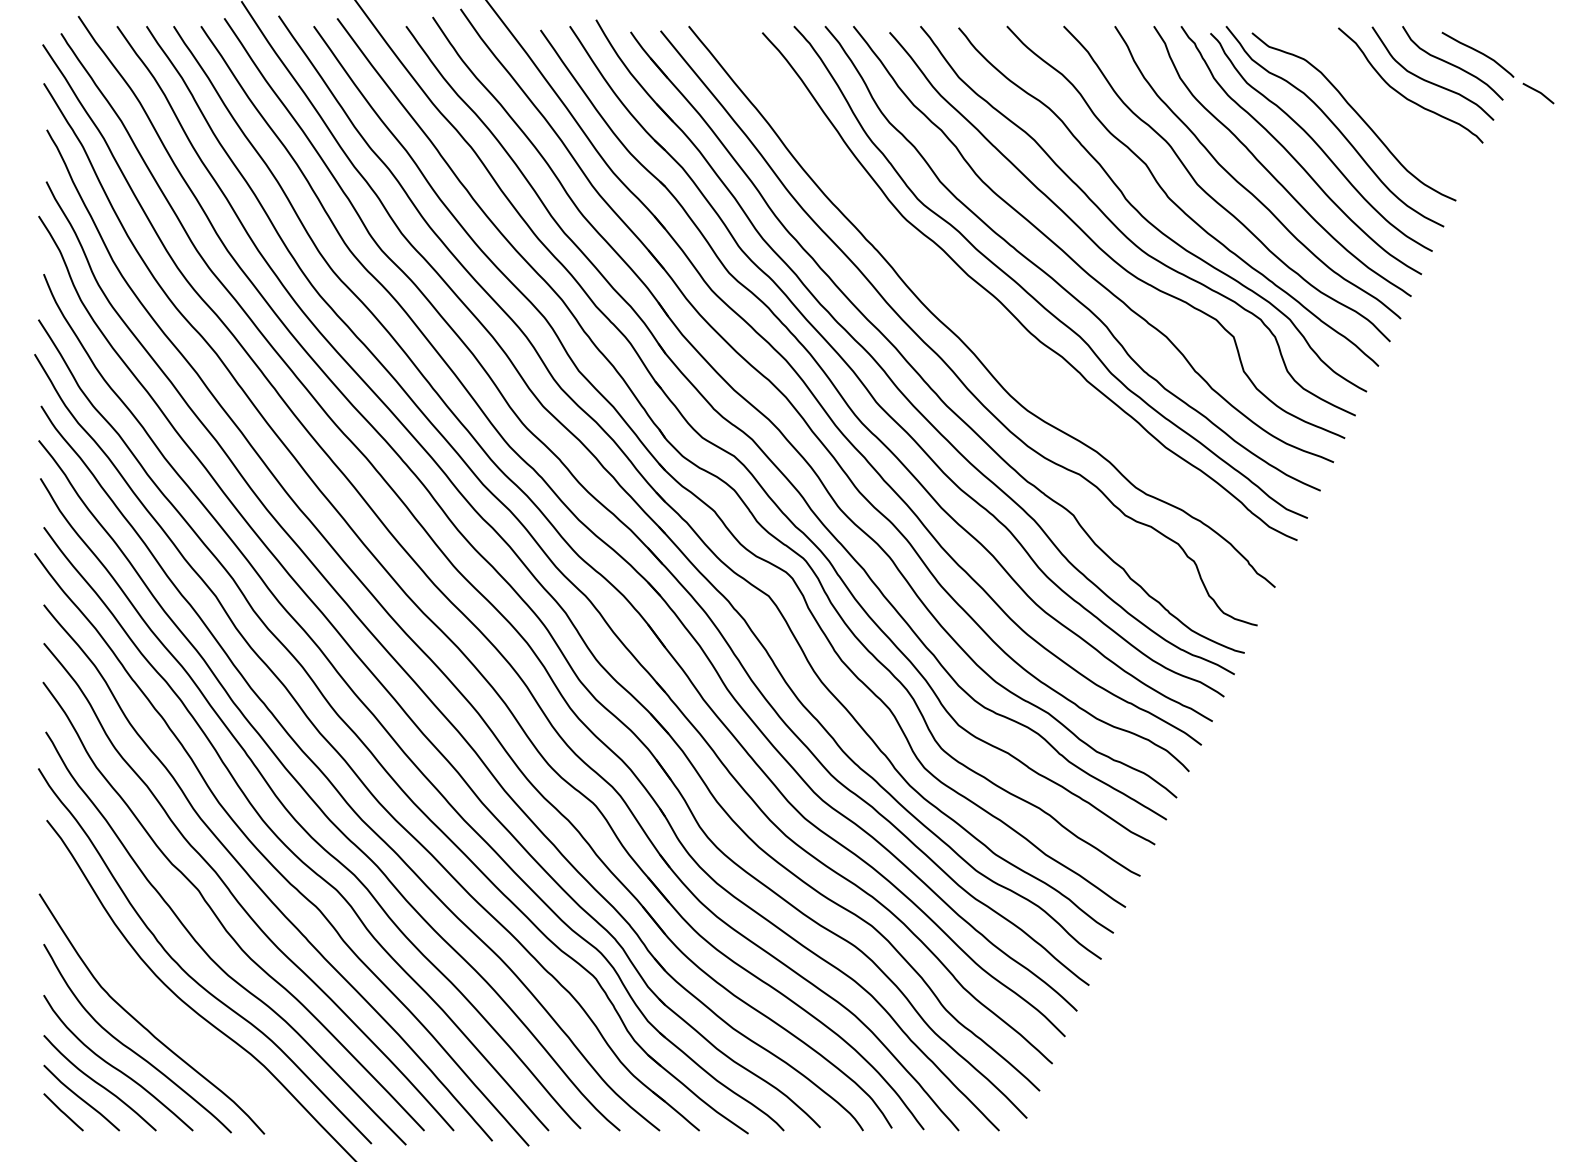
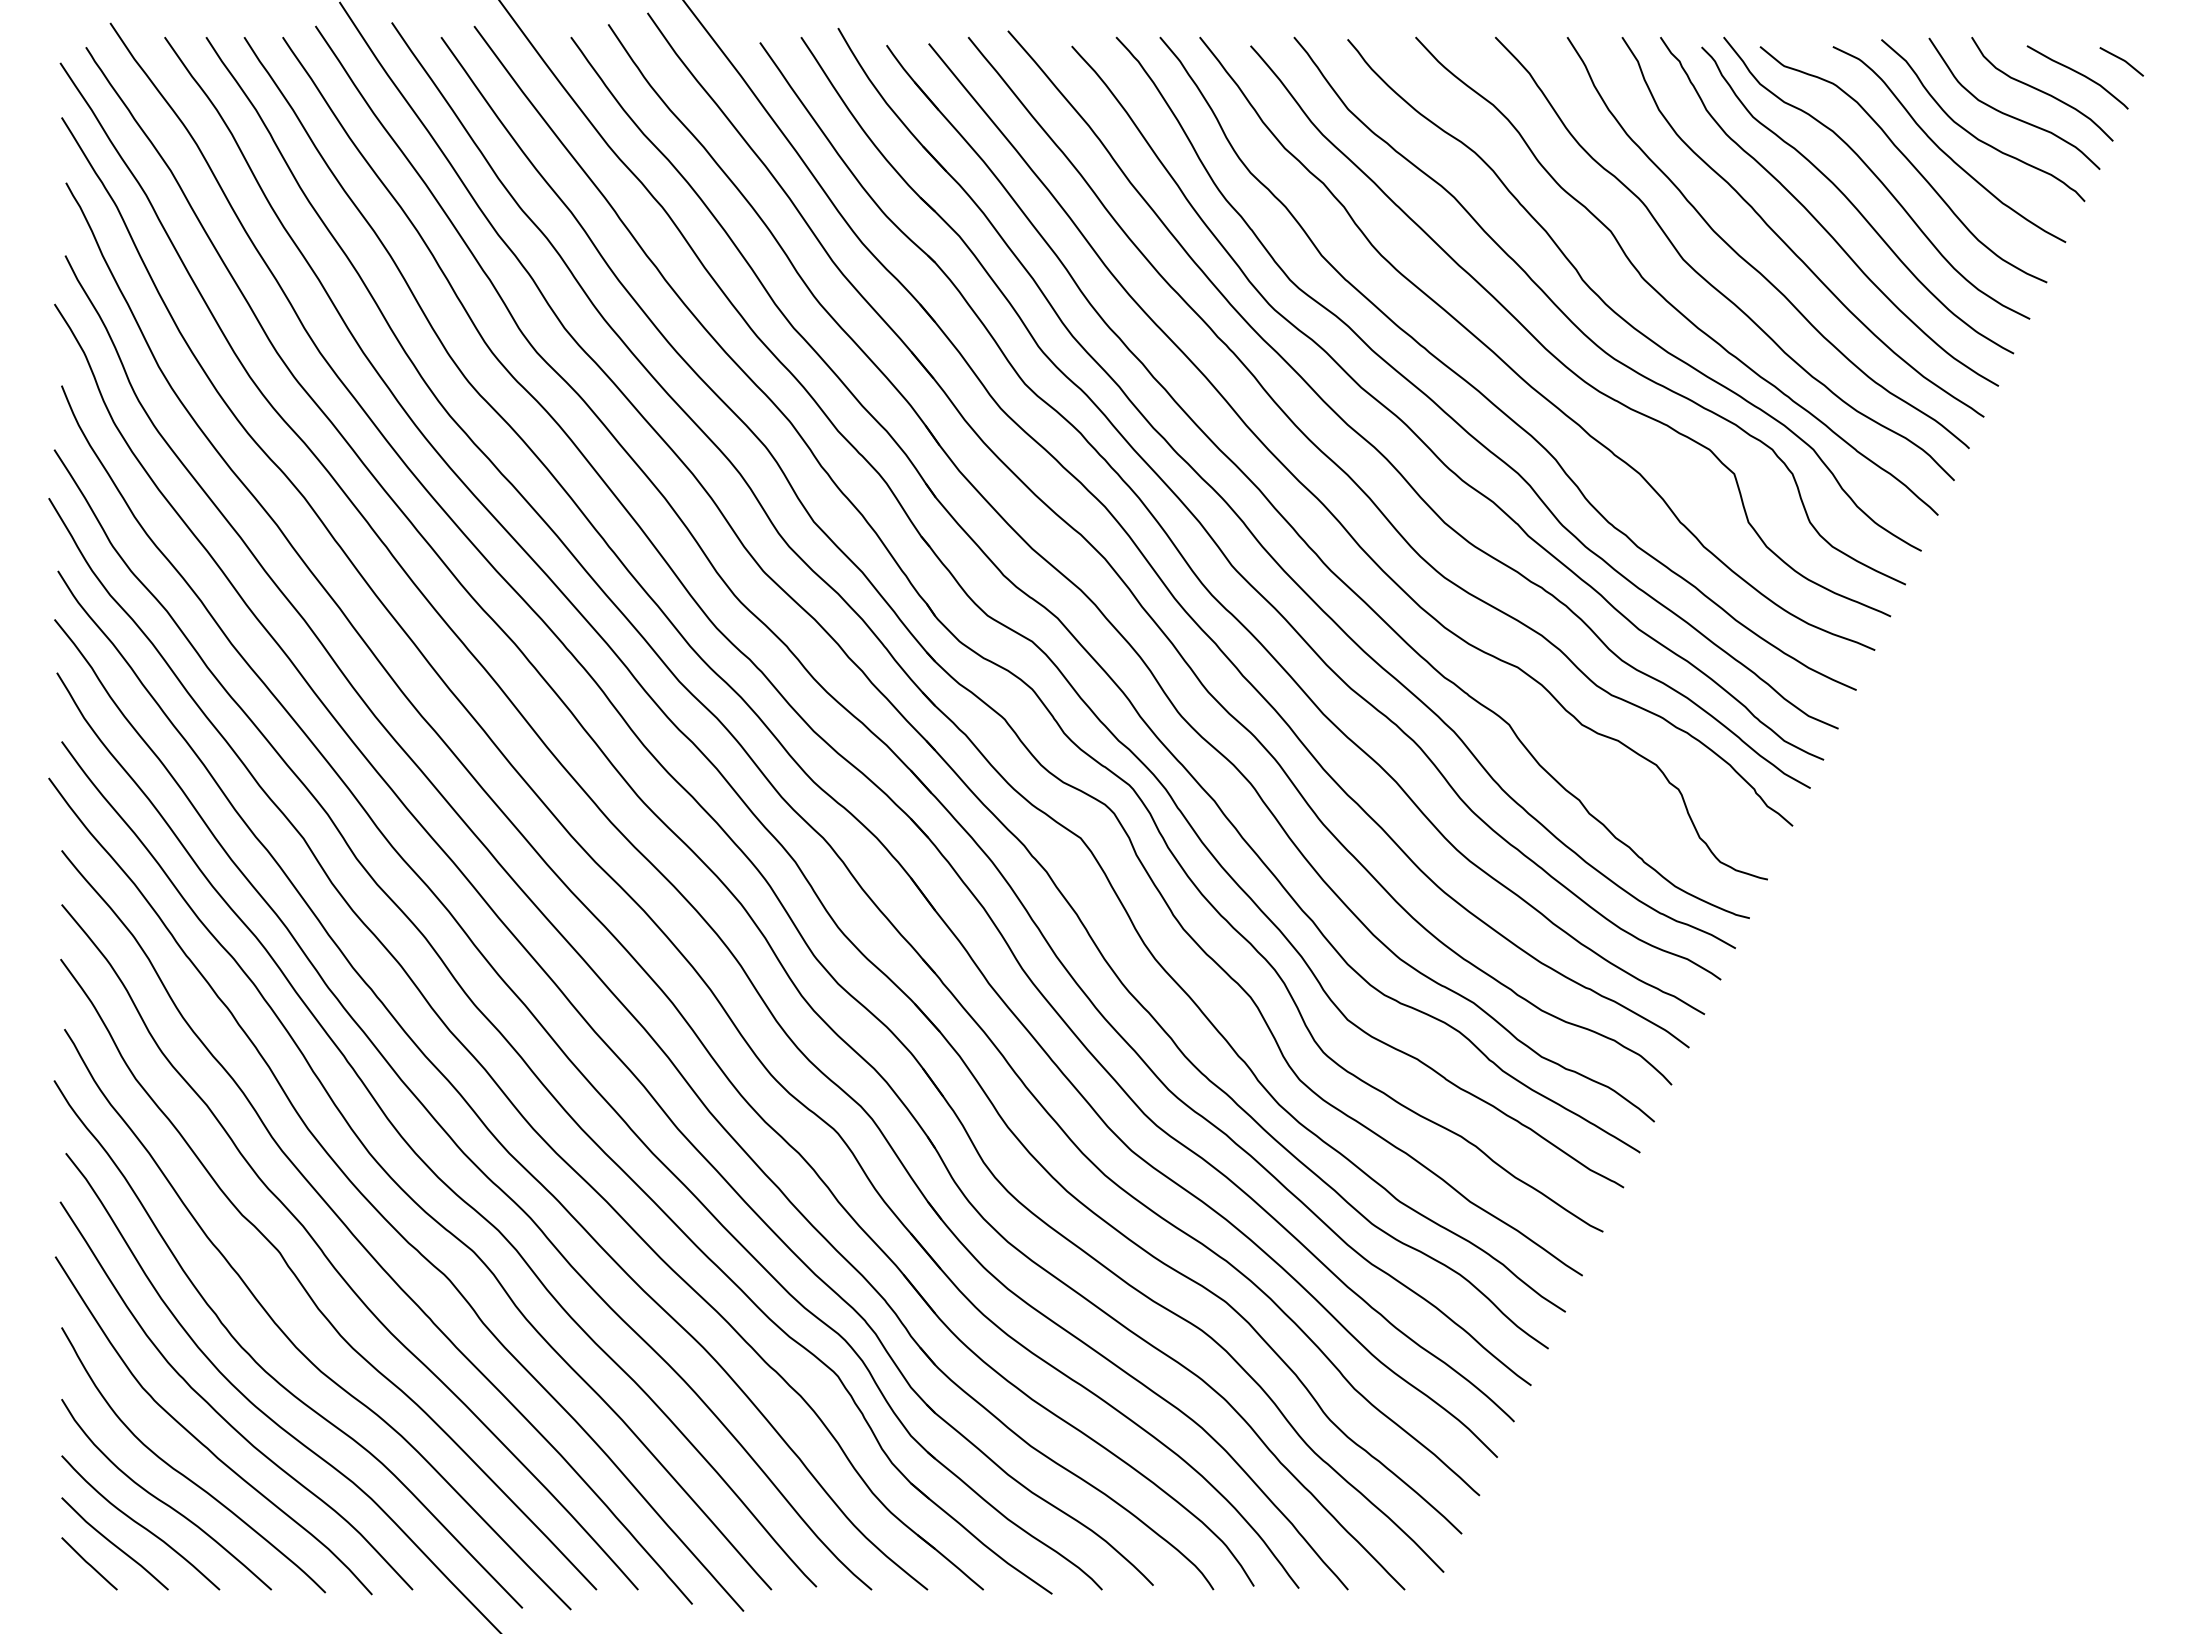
line: (1538, 92) -> (2121, 60), moved
curve: (1382, 106) -> (1943, 150), added
curve: (979, 318) -> (1376, 447), added
curve: (155, 1004) -> (218, 1412), added

